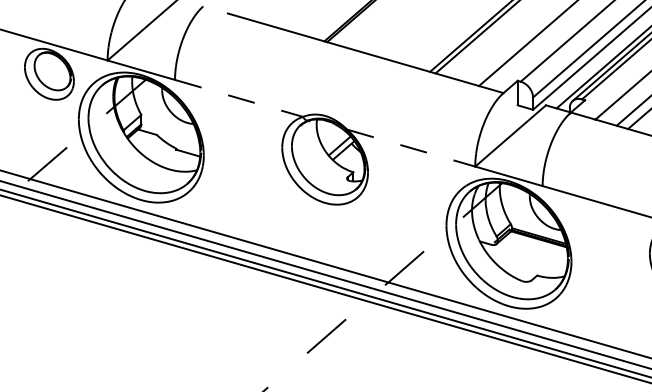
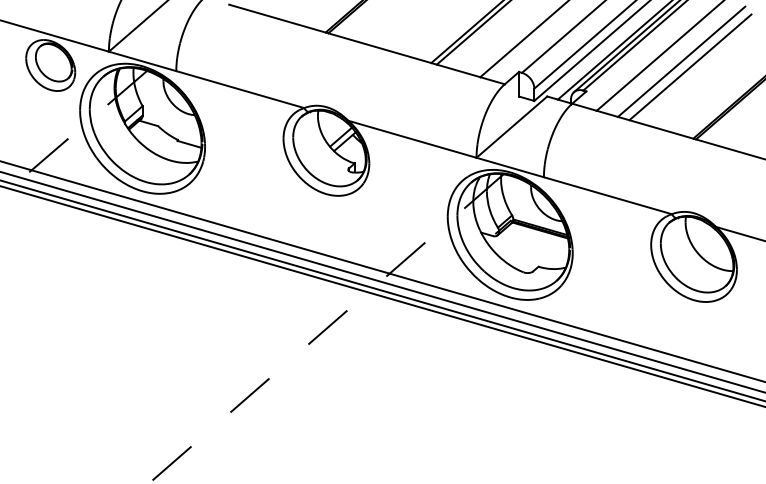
line: (239, 98) -> (240, 89), dashed -> solid
line: (411, 148) -> (412, 139), dashed -> solid

